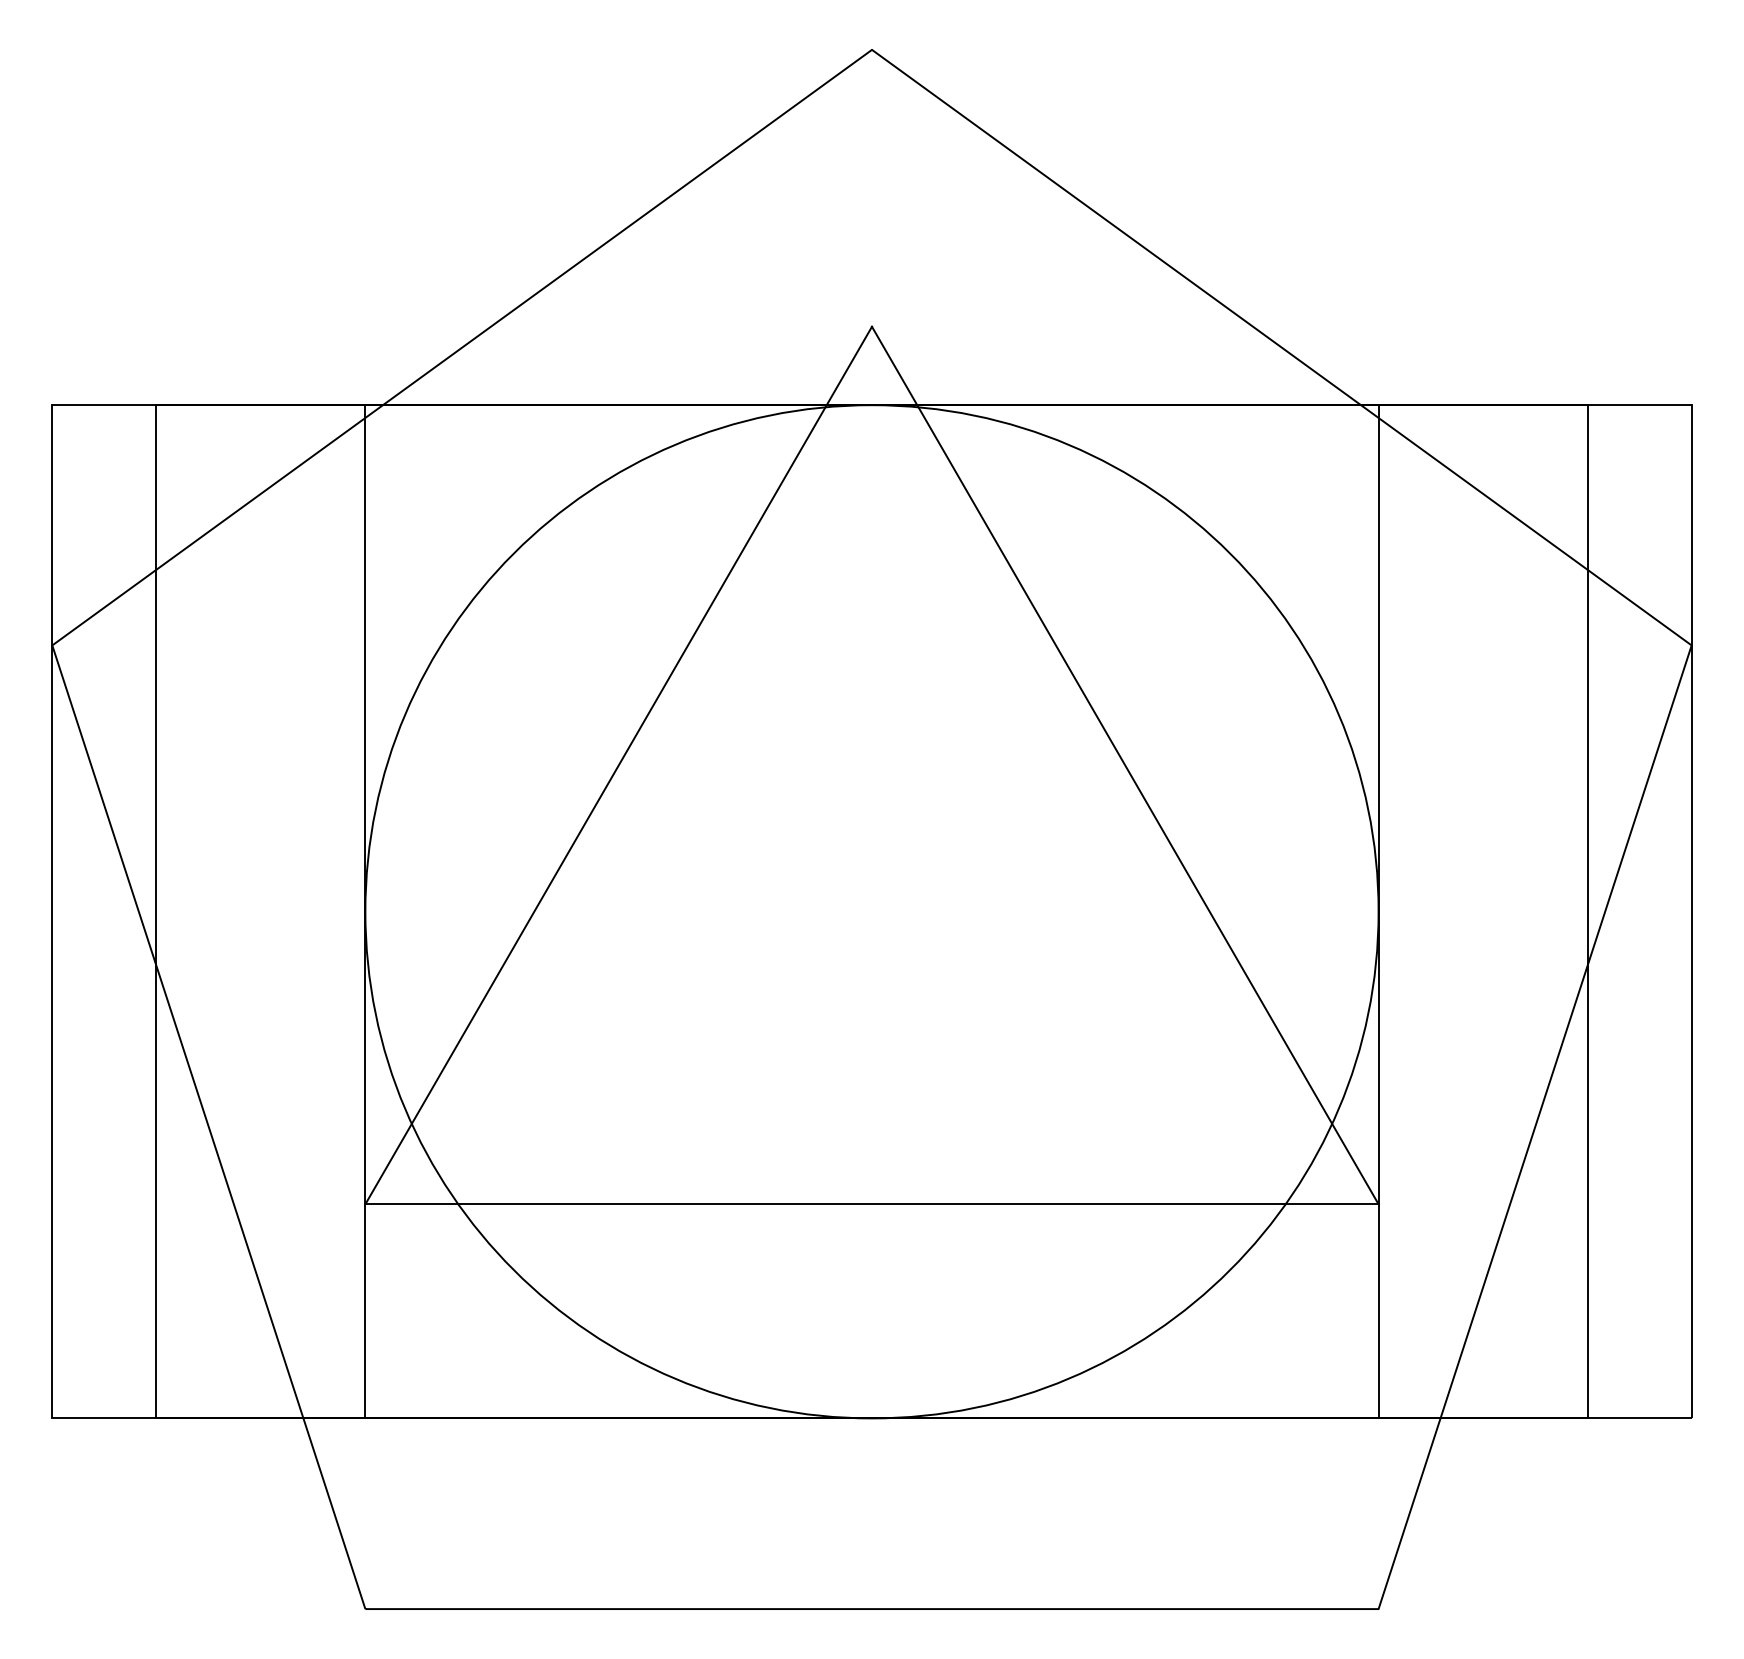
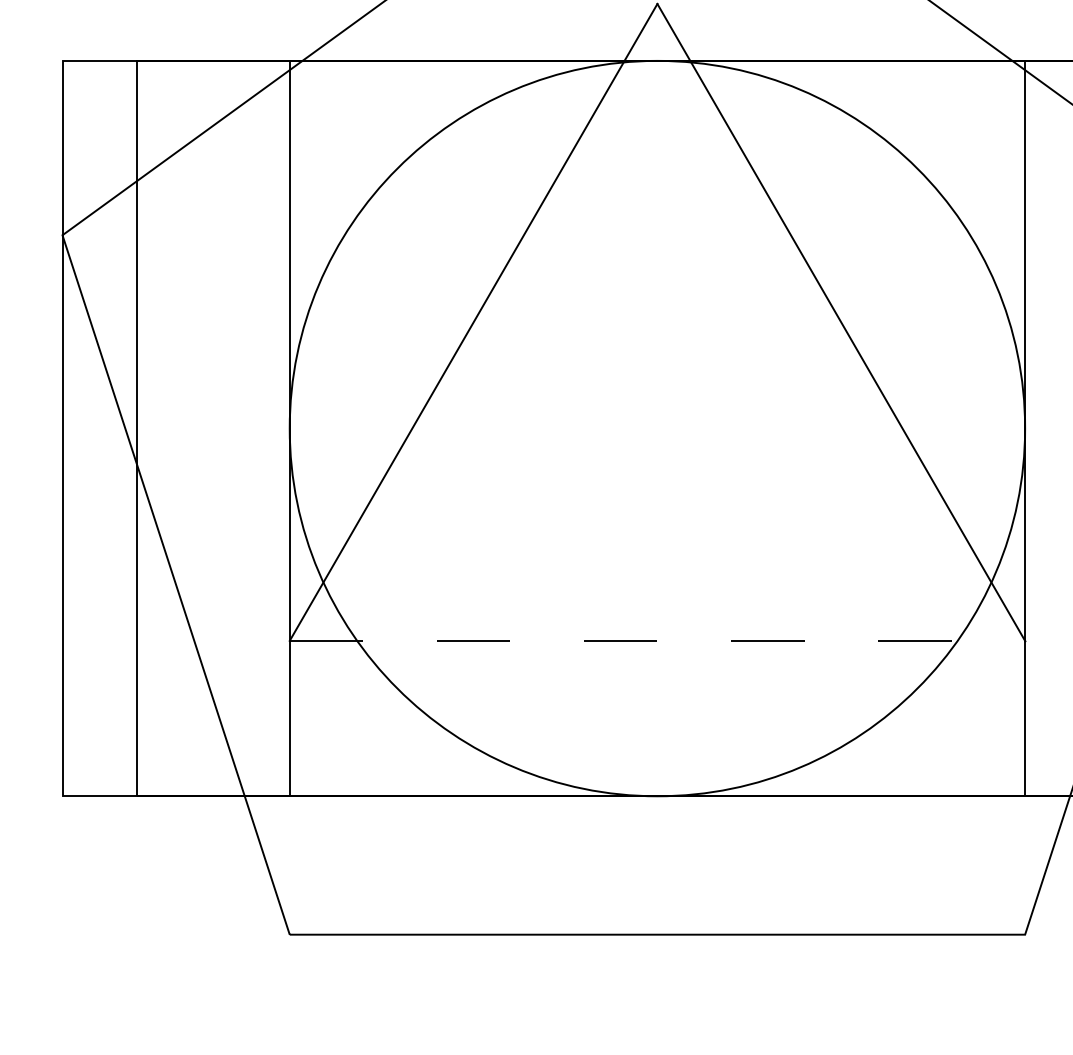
line: (872, 1204) -> (657, 641), solid -> dashed

